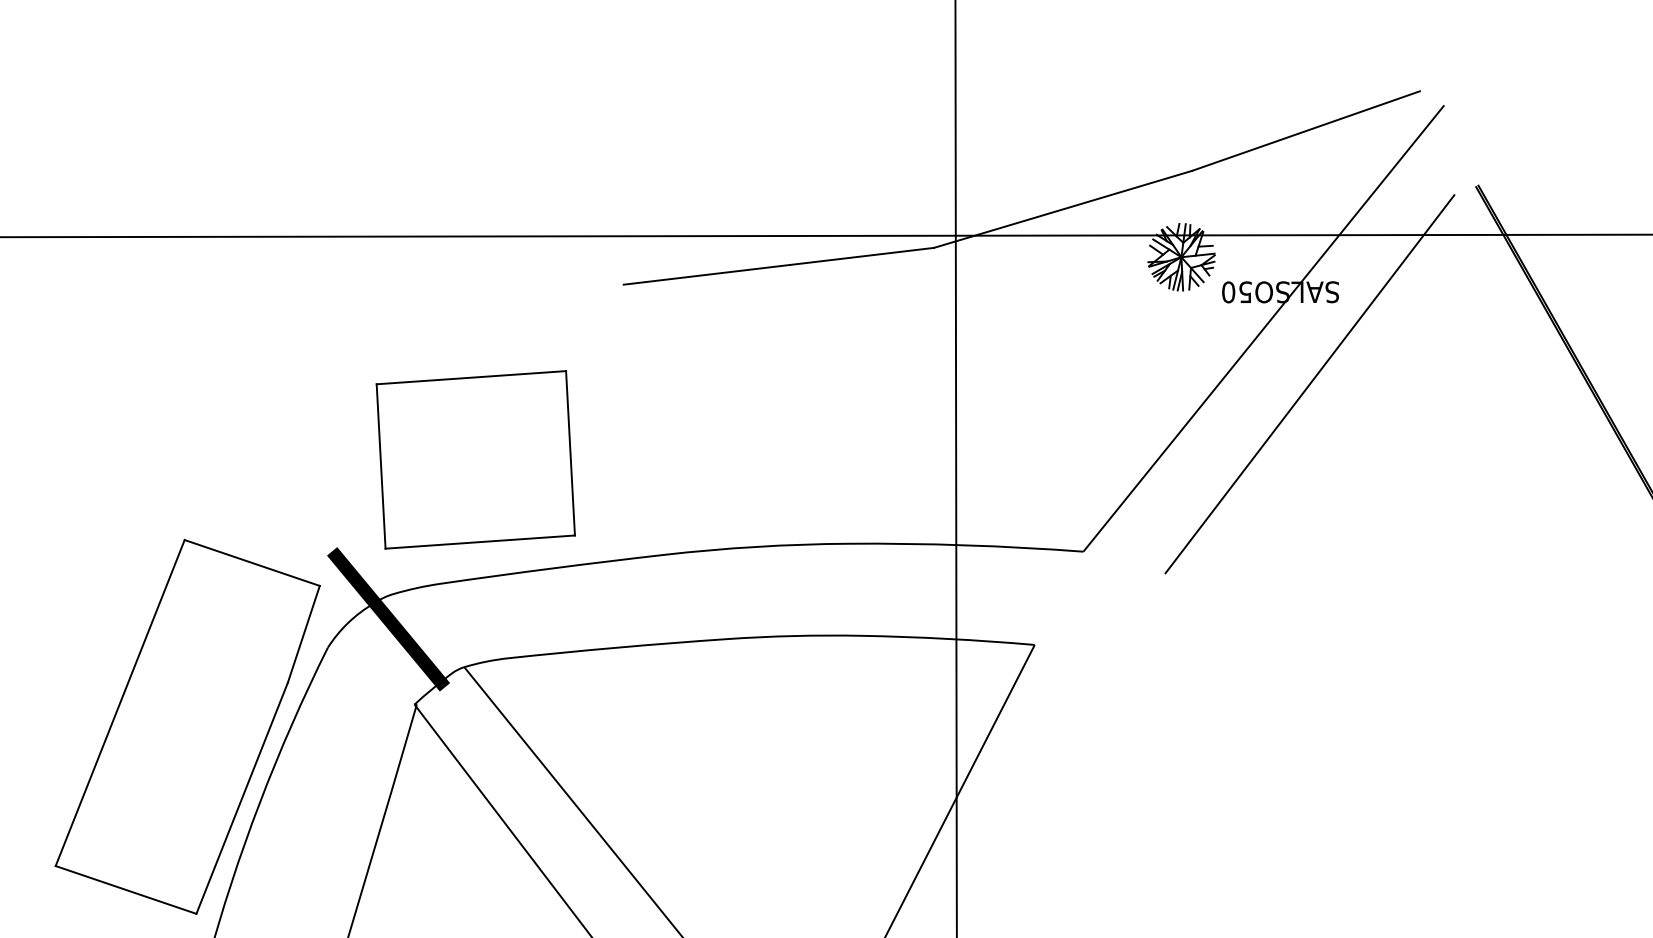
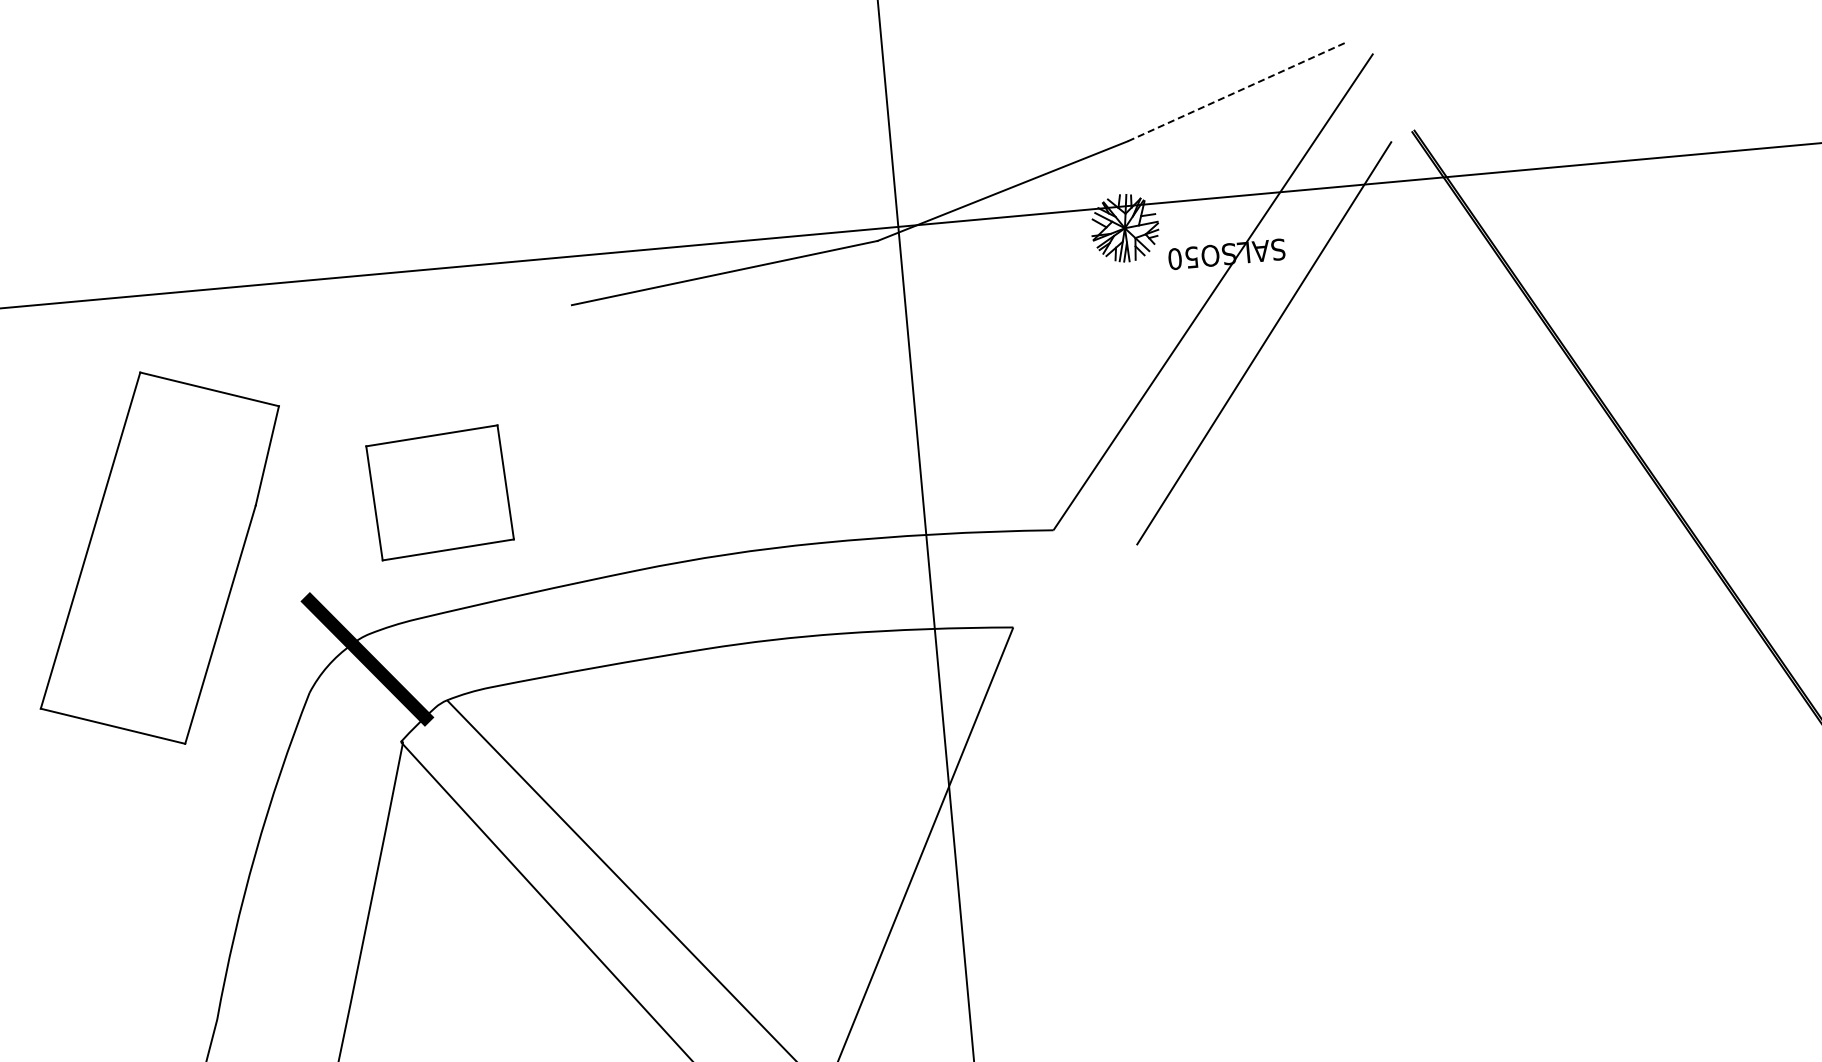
line: (1305, 131) -> (1237, 91), solid -> dashed
part: (475, 459) -> (439, 492), size x0.7
part: (187, 725) -> (159, 557), moved

